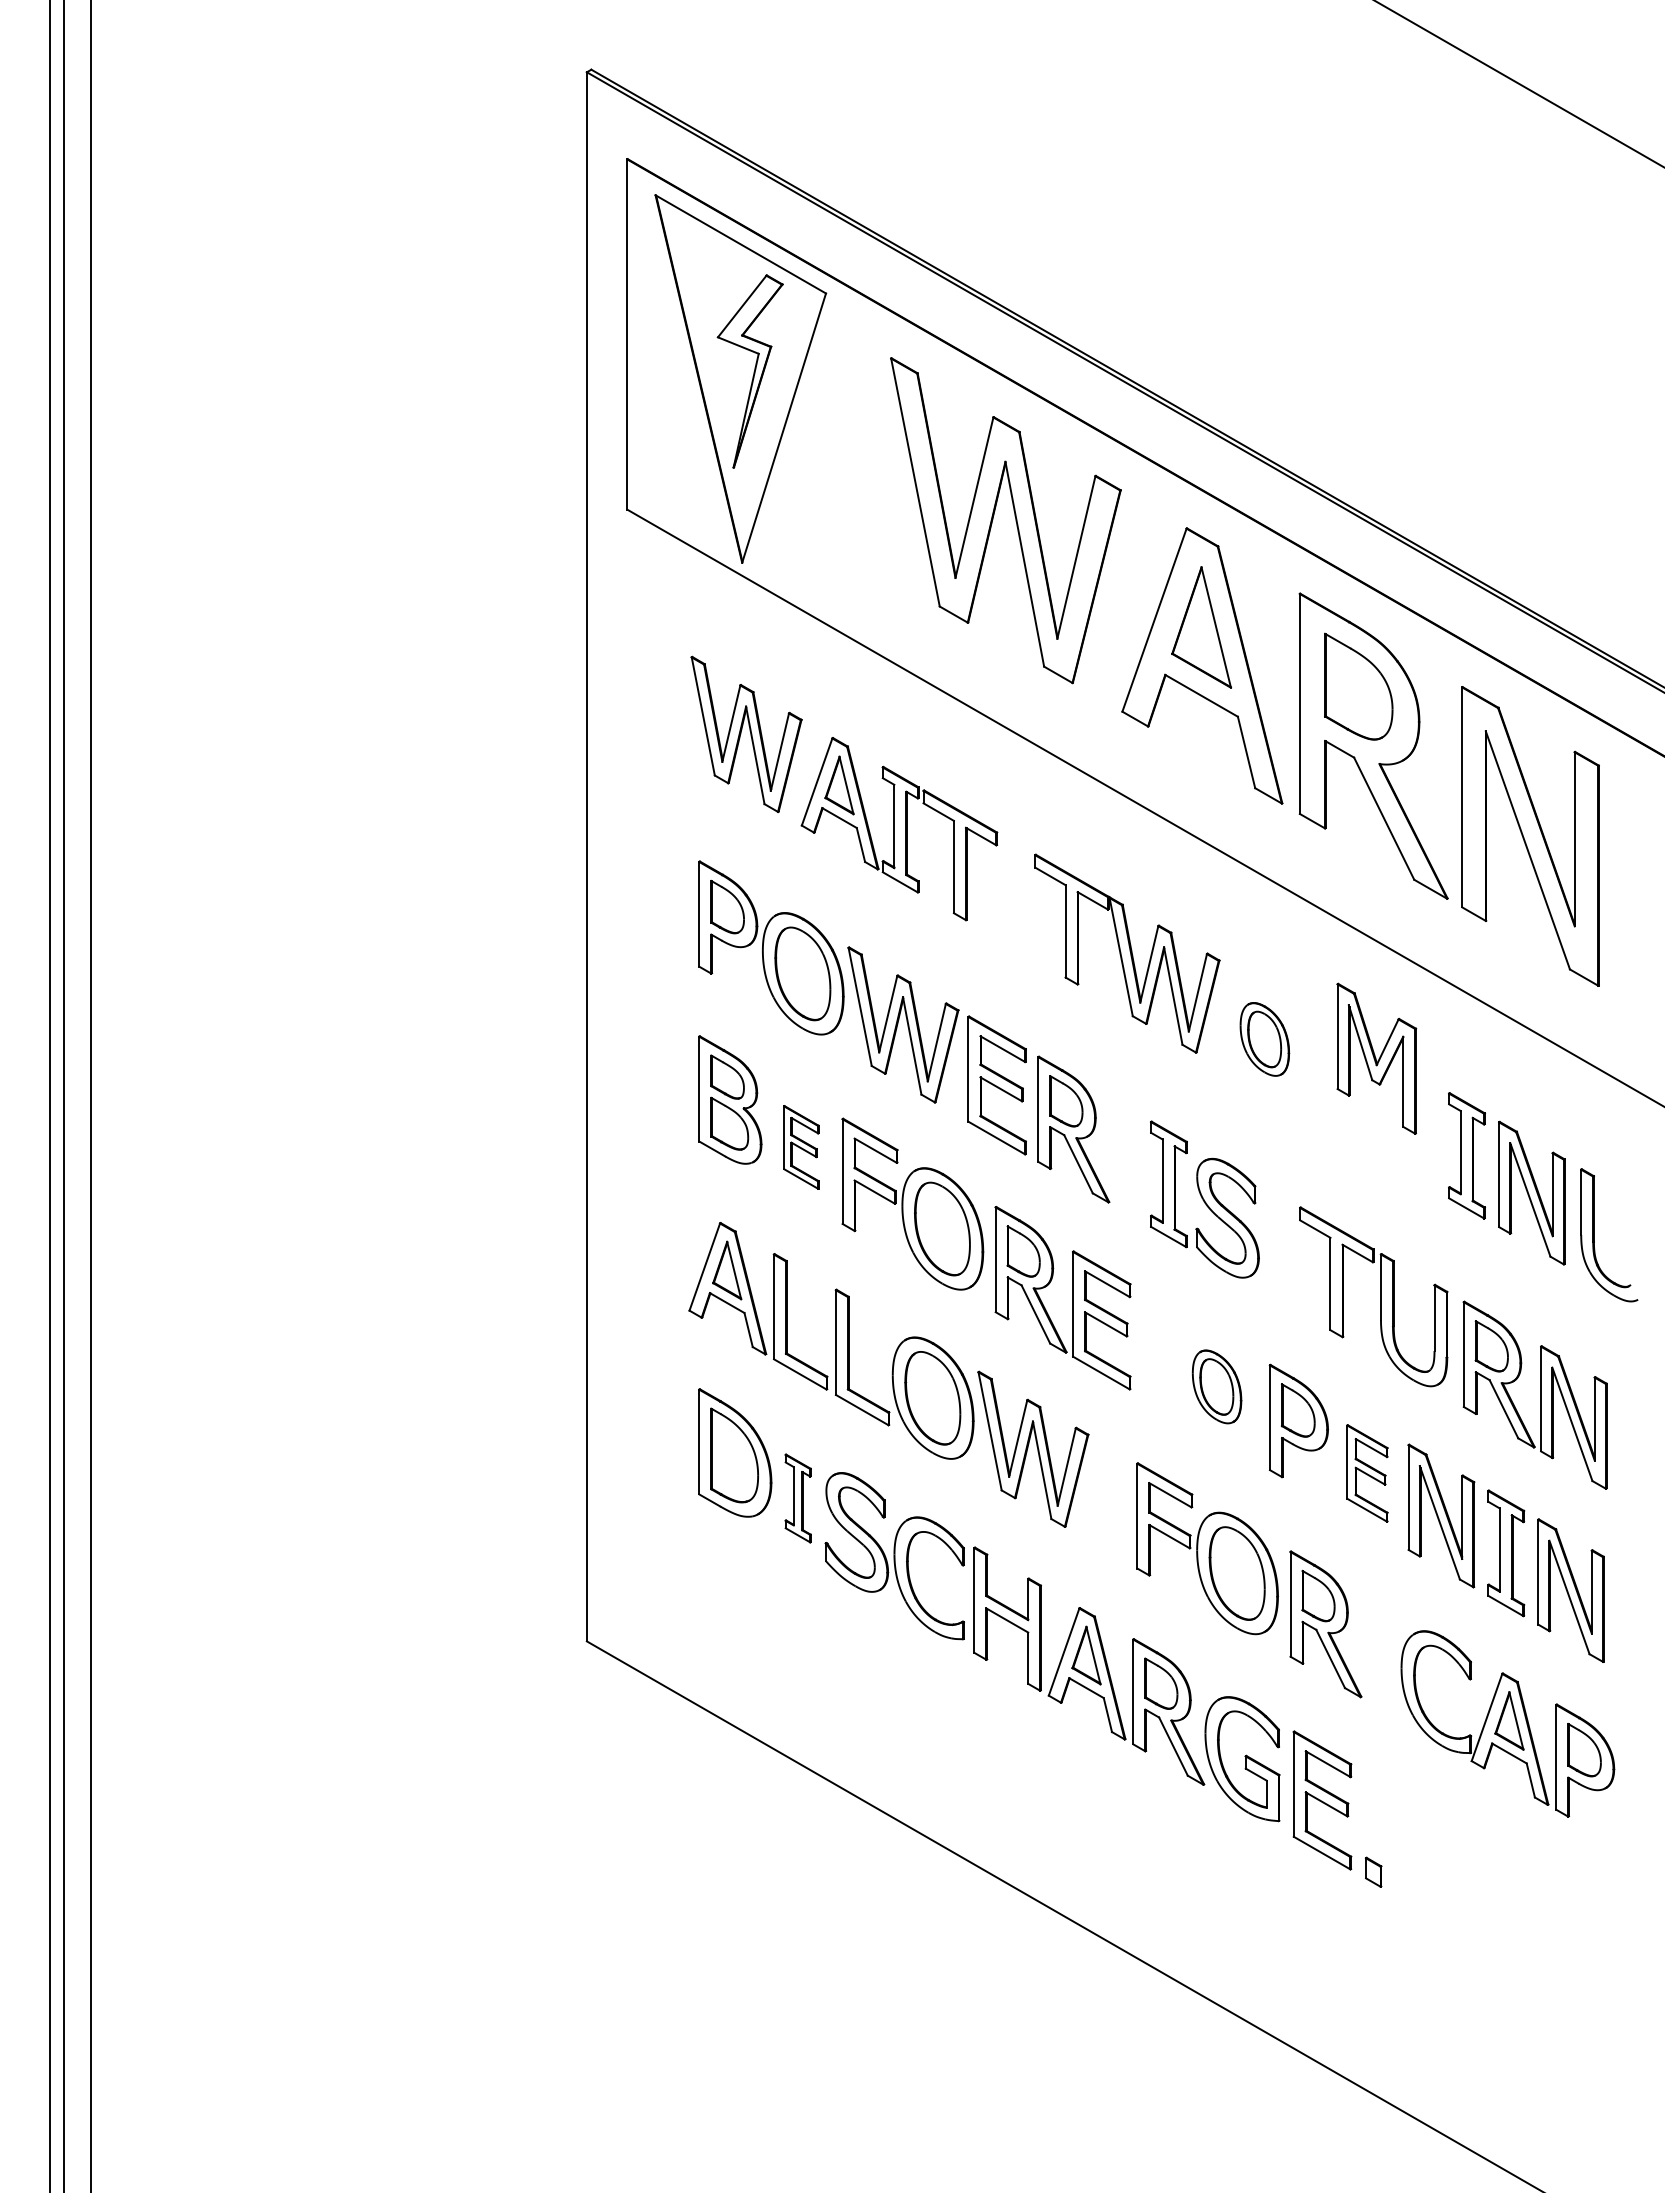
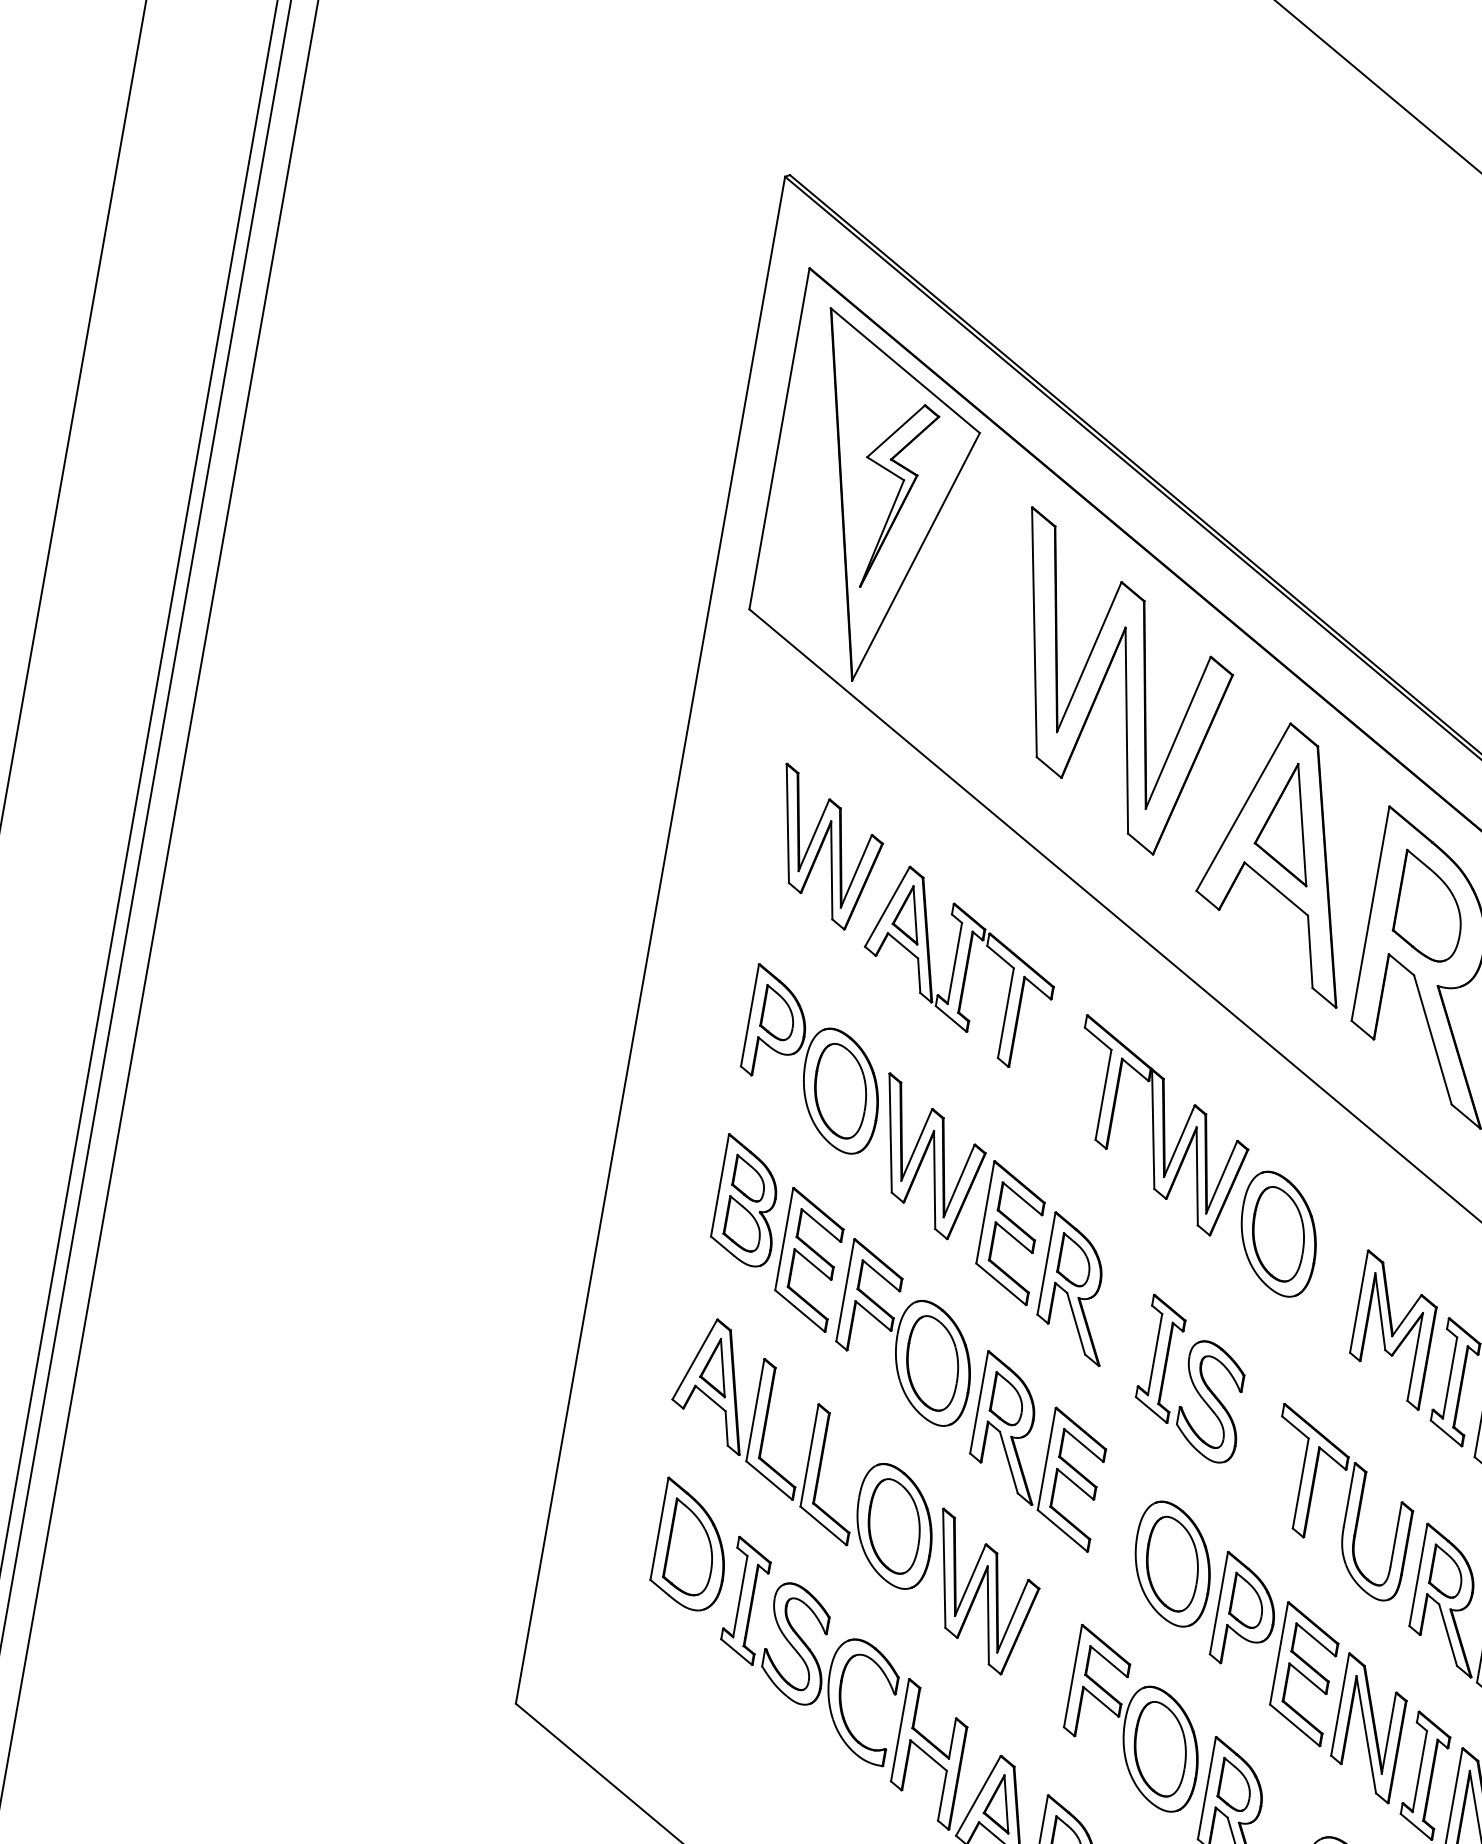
part: (1264, 1039) -> (1278, 1234), size x1.67
part: (1376, 1058) -> (1393, 1329), moved
part: (801, 1147) -> (809, 1259), size x1.67
part: (1216, 1386) -> (1172, 1563), size x1.67
part: (1367, 1473) -> (1304, 1674), size x1.43
part: (798, 1498) -> (746, 1600), size x1.43

